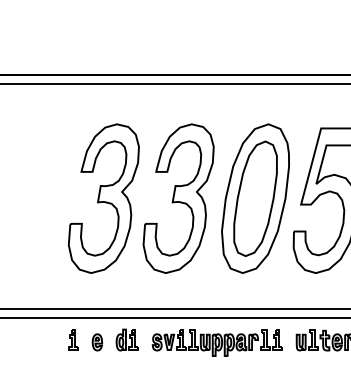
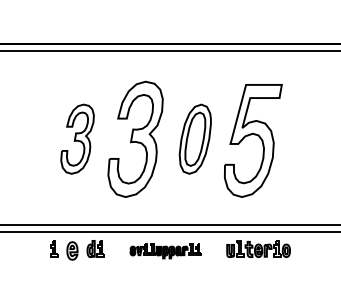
part: (103, 197) -> (77, 138), size x0.6
part: (255, 197) -> (195, 138), size x0.6
part: (97, 341) -> (72, 250), size x1.4
part: (217, 343) -> (165, 251), size x0.7

